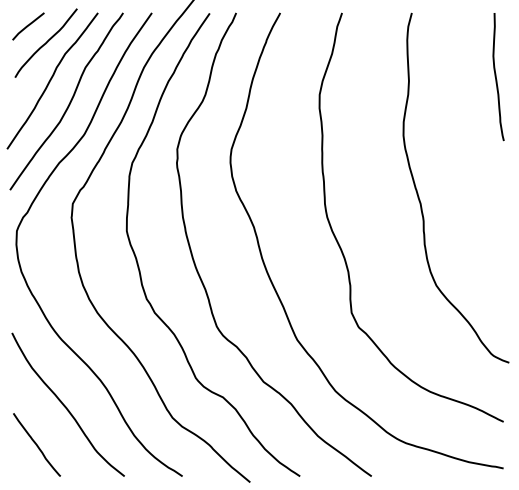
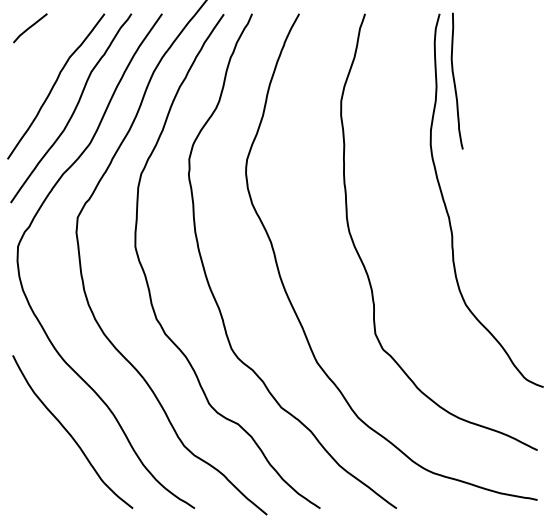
curve: (45, 43) -> (48, 46), removed
curve: (496, 77) -> (455, 81), moved
curve: (37, 444) -> (39, 474), removed

